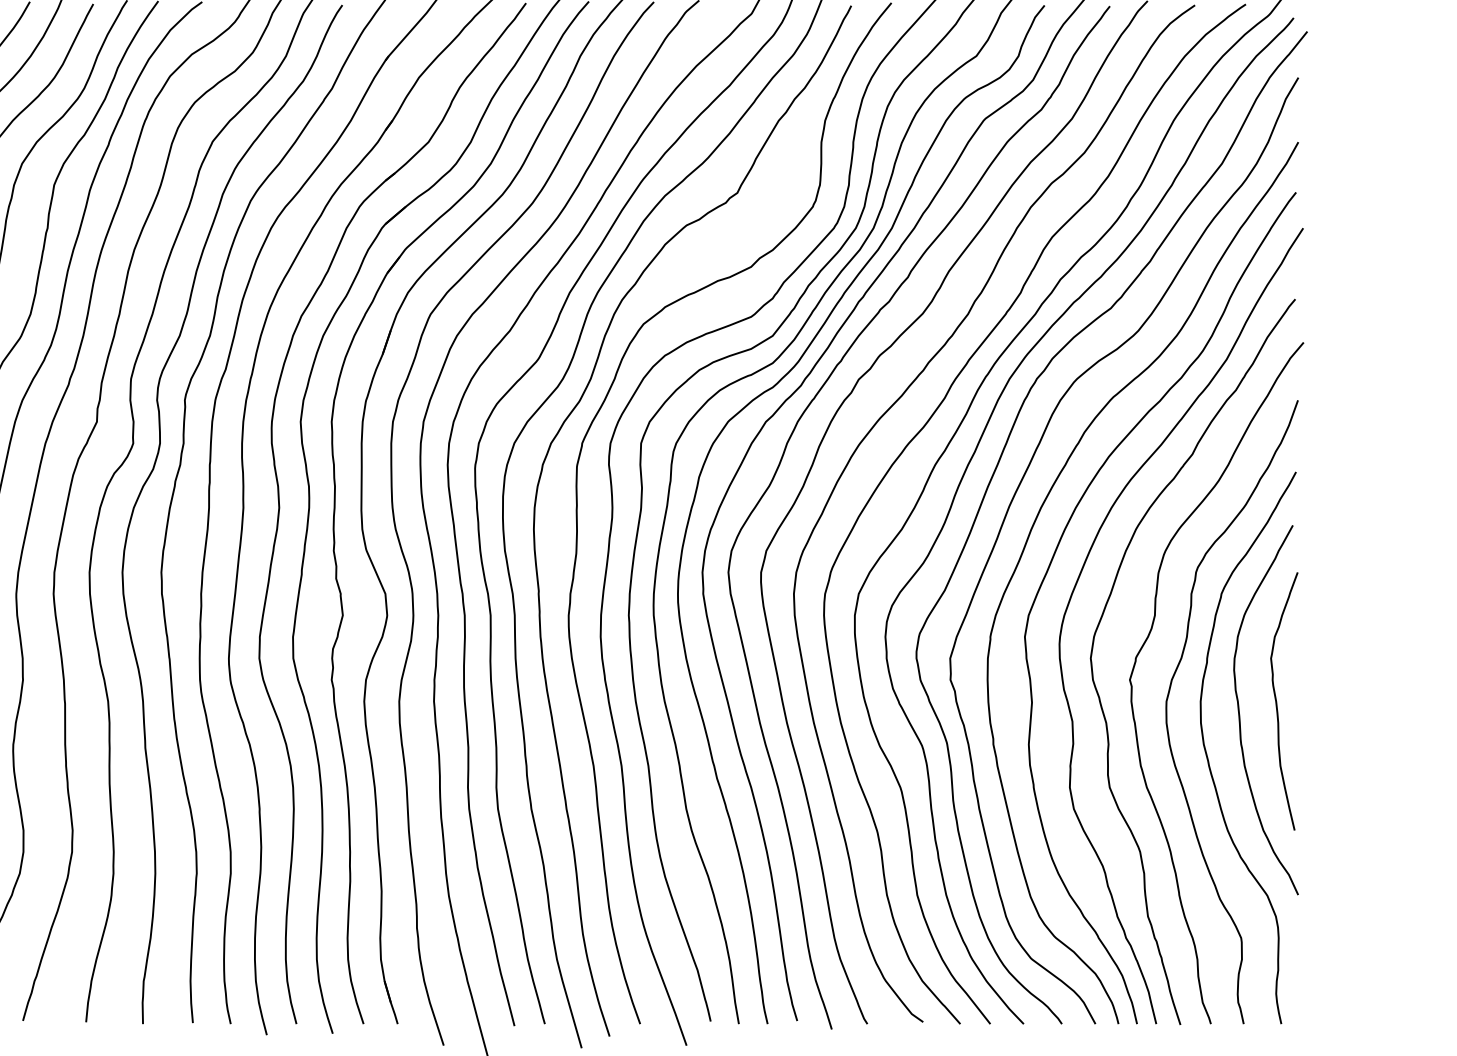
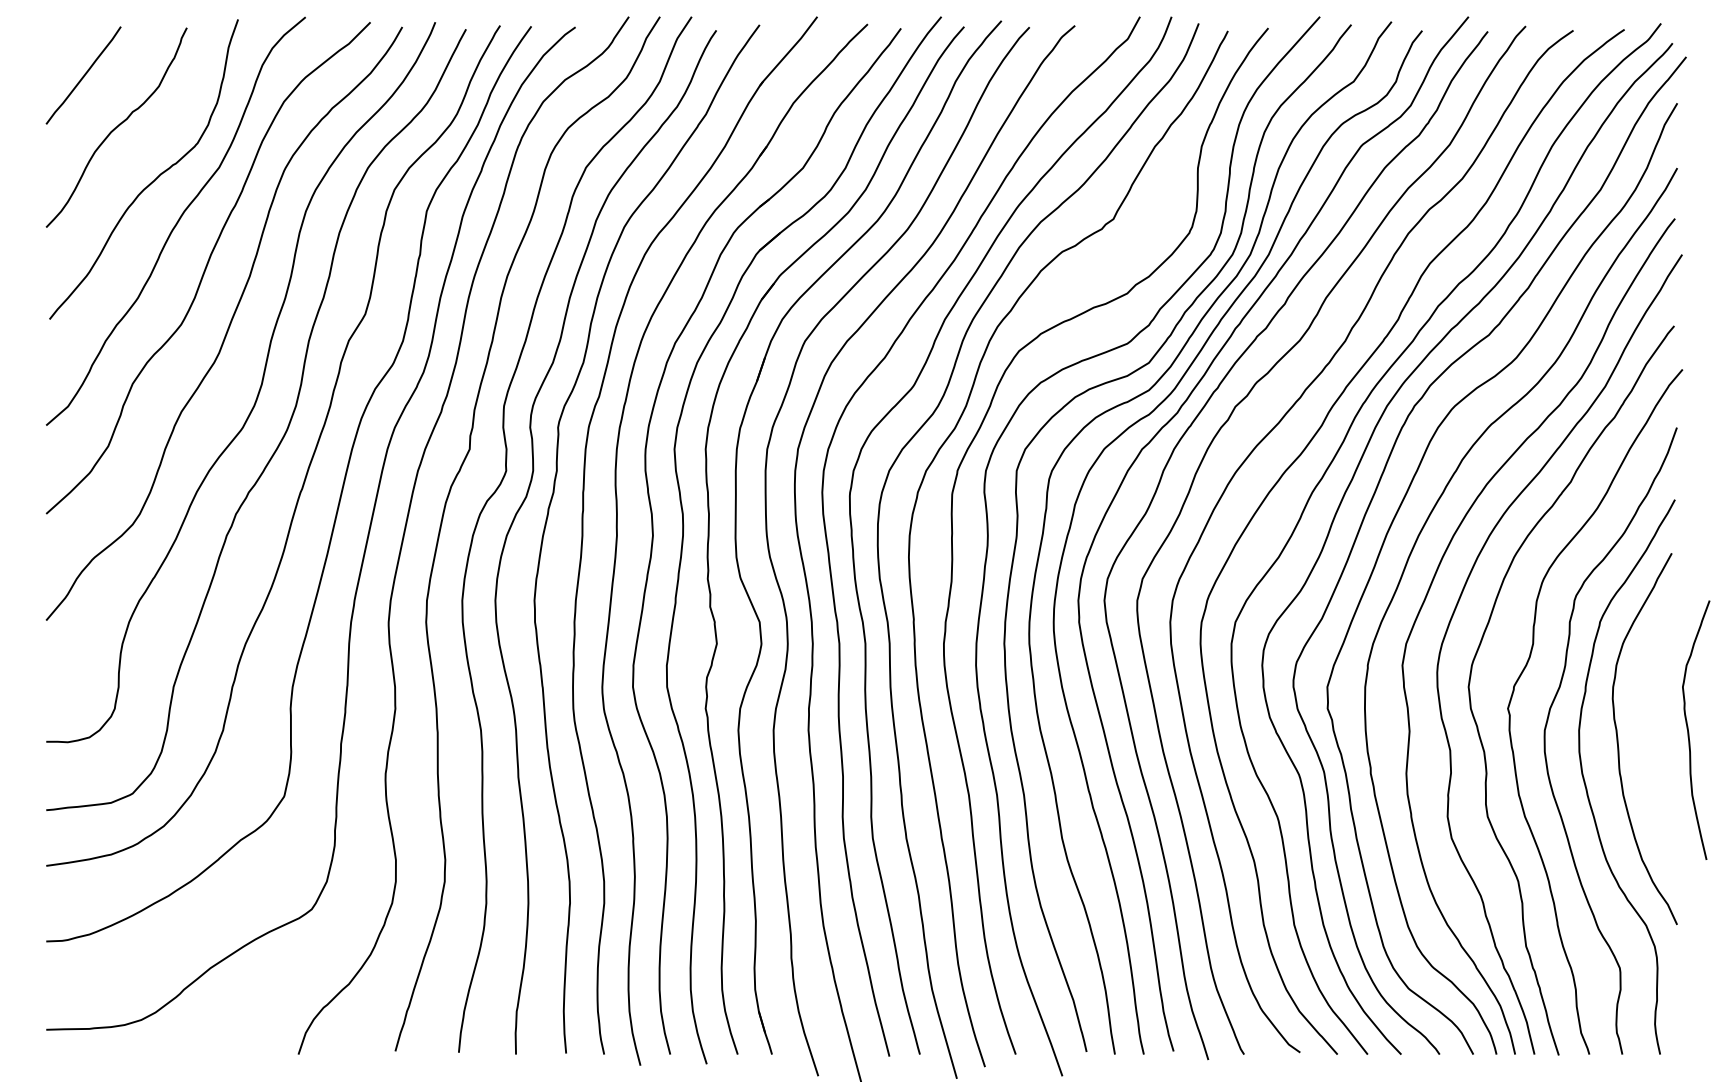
curve: (1277, 703) -> (1689, 732), moved

